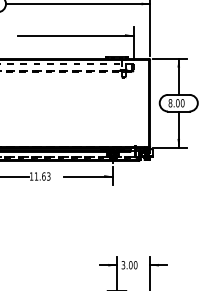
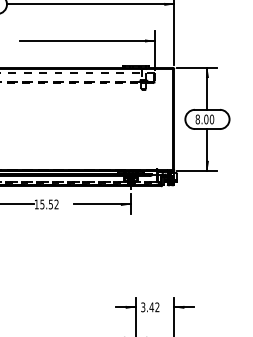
text: (42, 176) -> (49, 204), 11.63 -> 15.52
text: (133, 265) -> (154, 307), 3.00 -> 3.42

